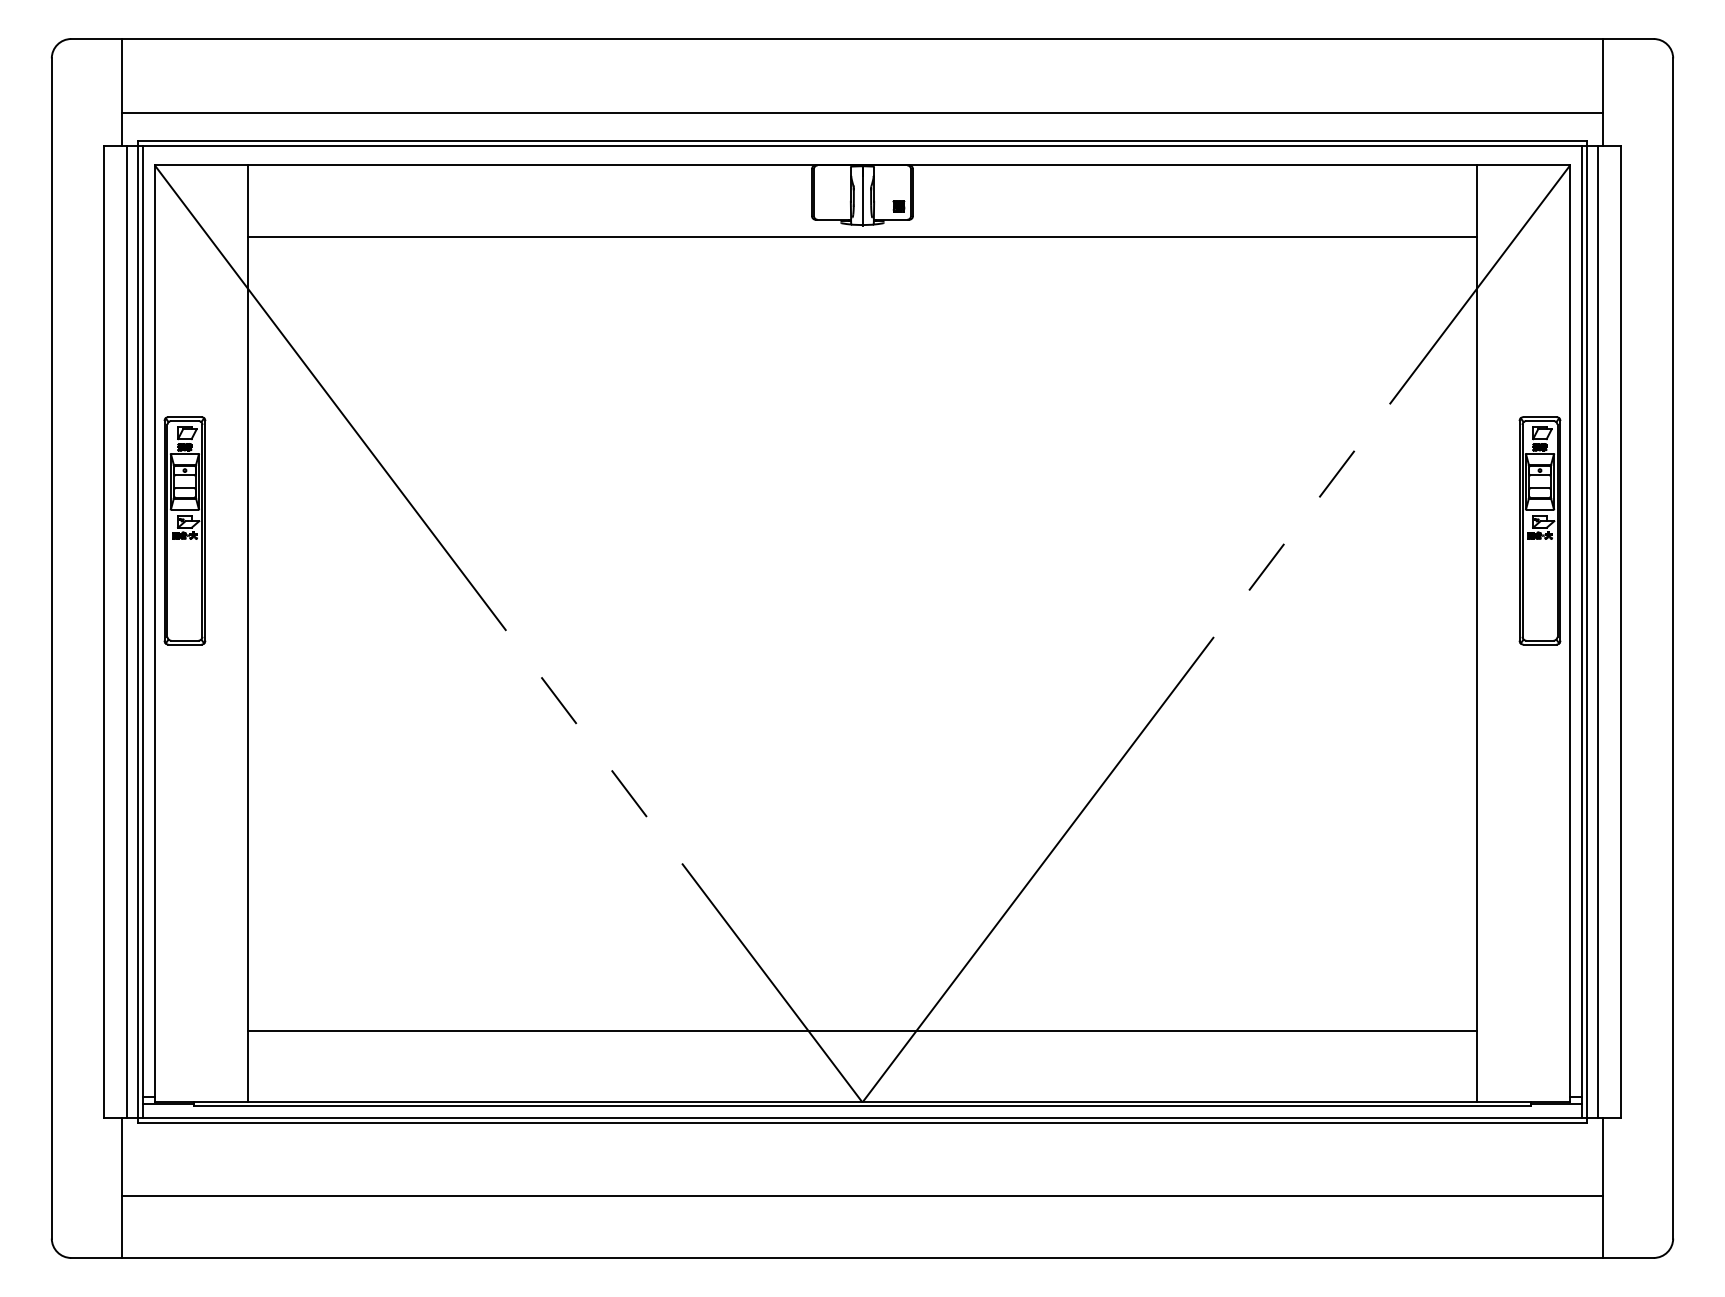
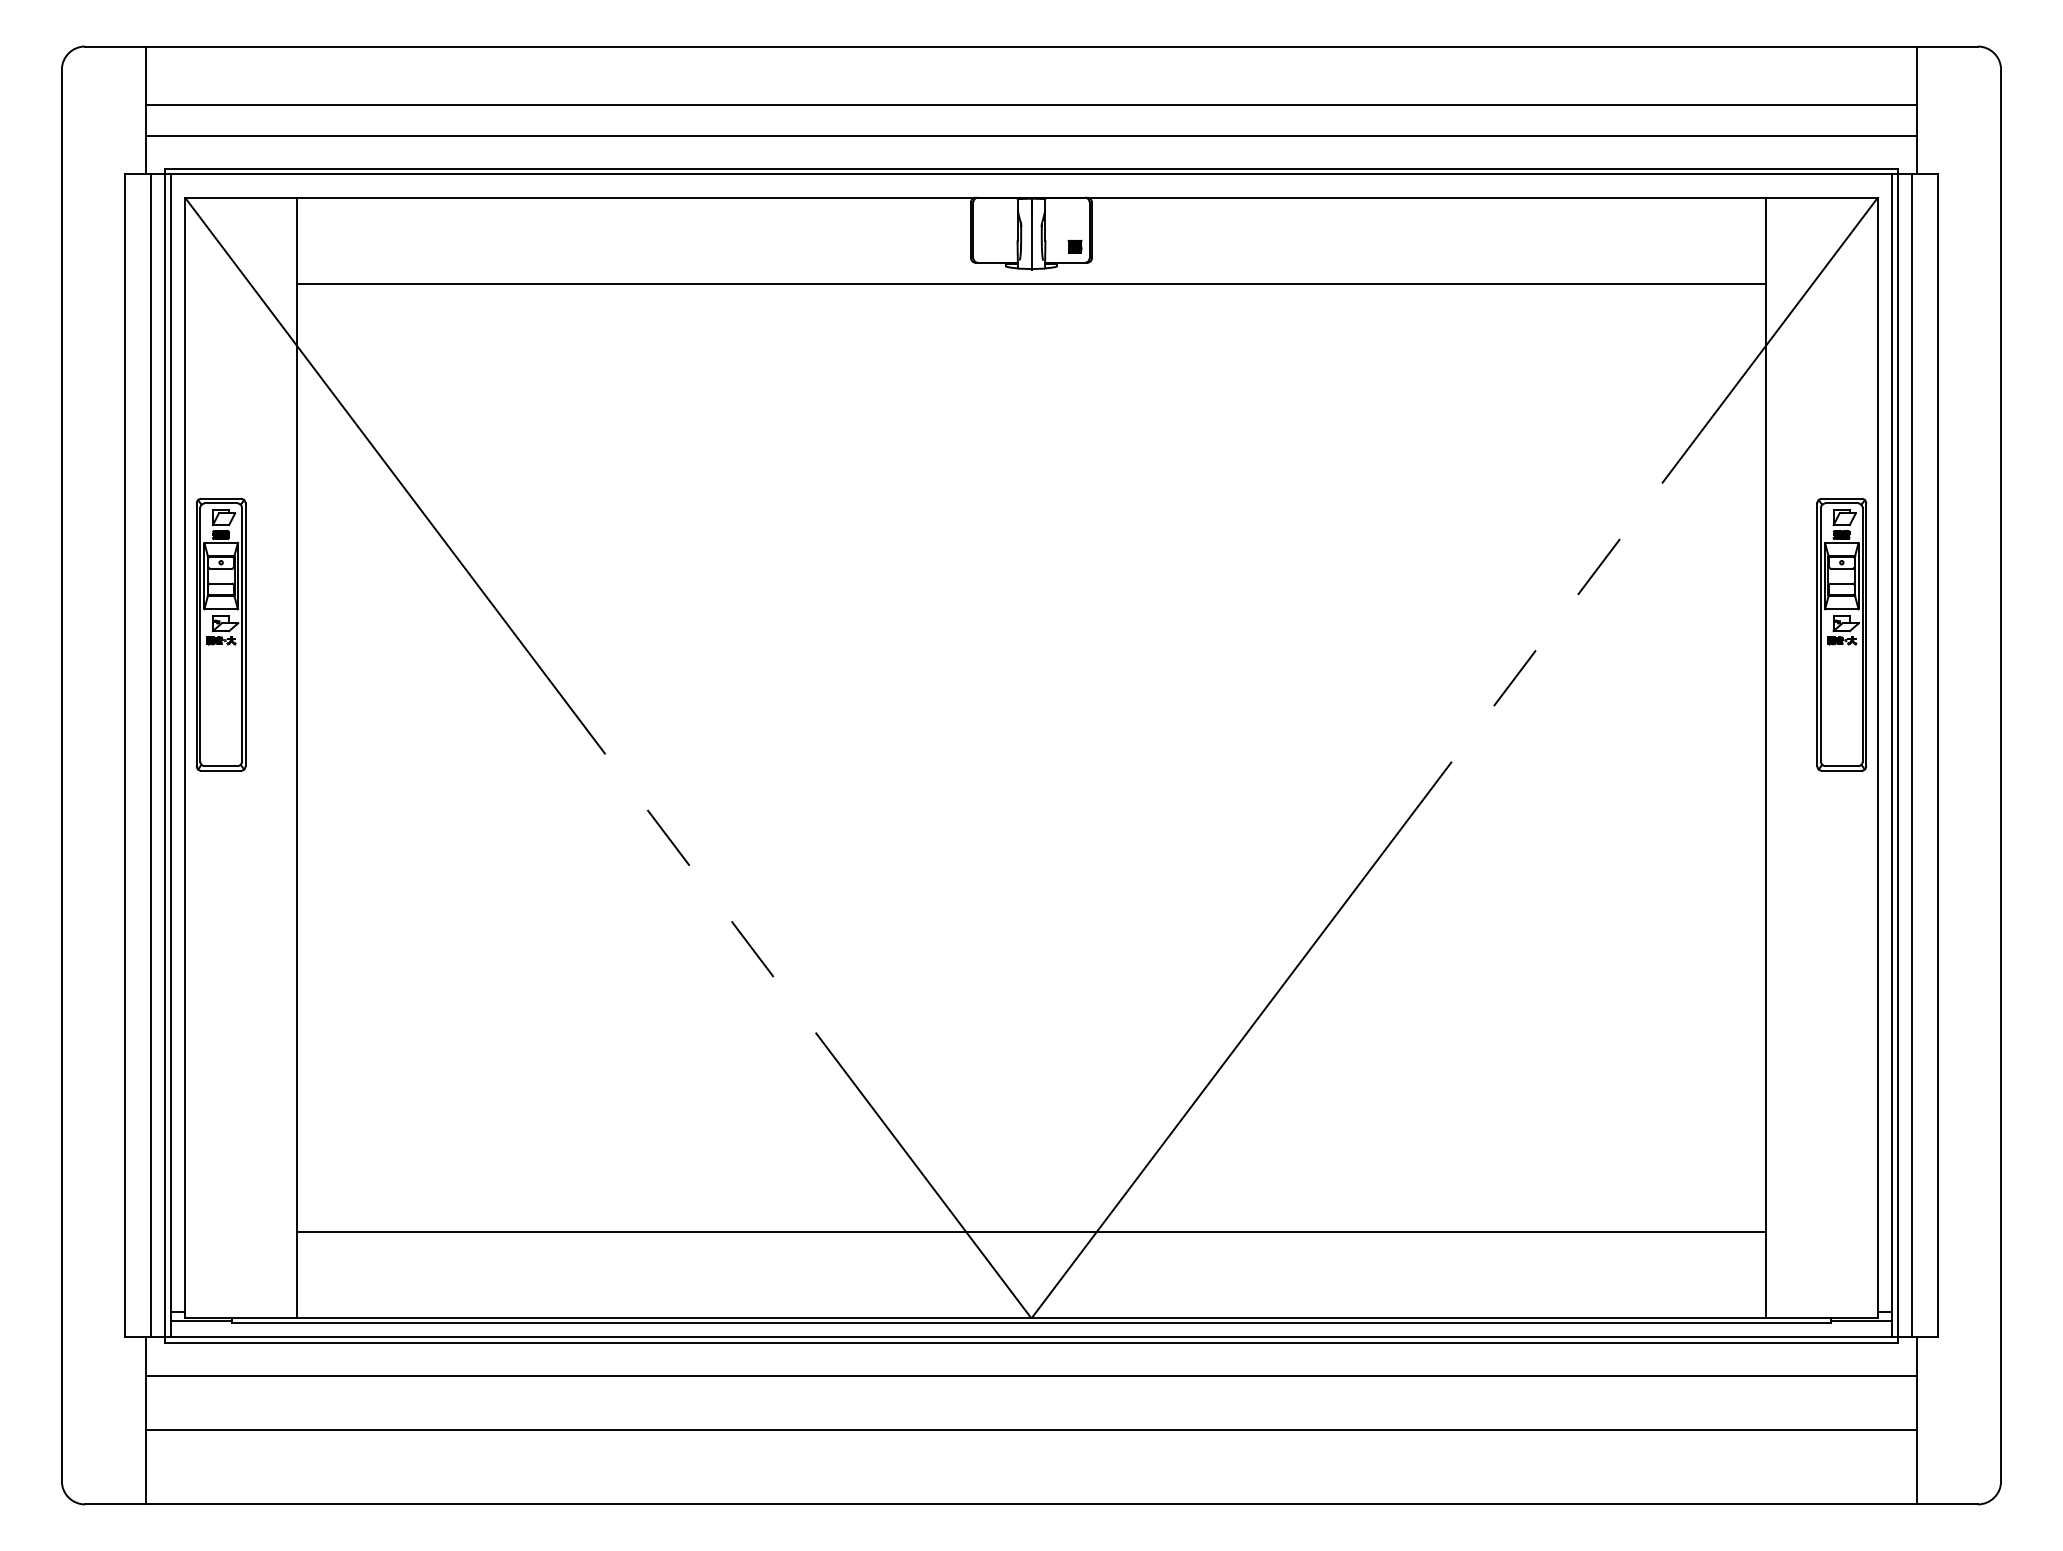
line: (862, 87) -> (1031, 104), added
line: (862, 1150) -> (1031, 1375), added

